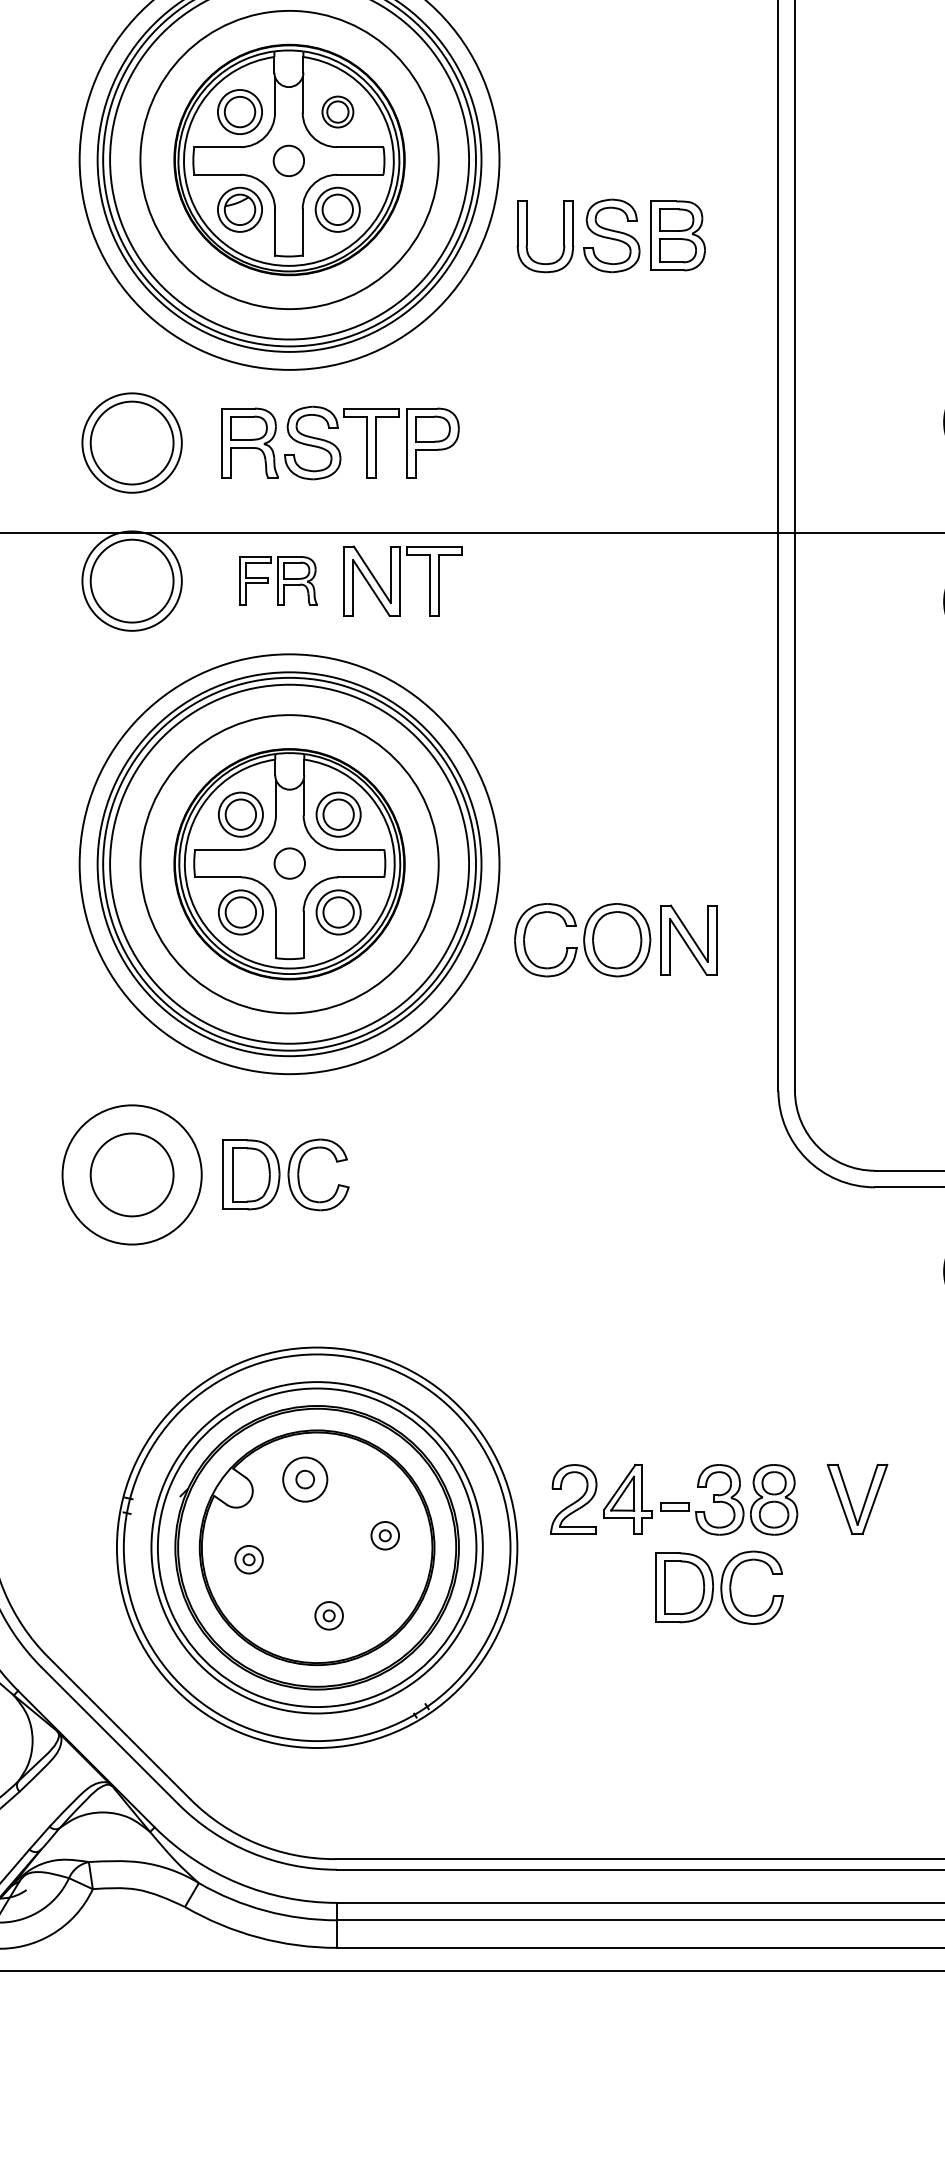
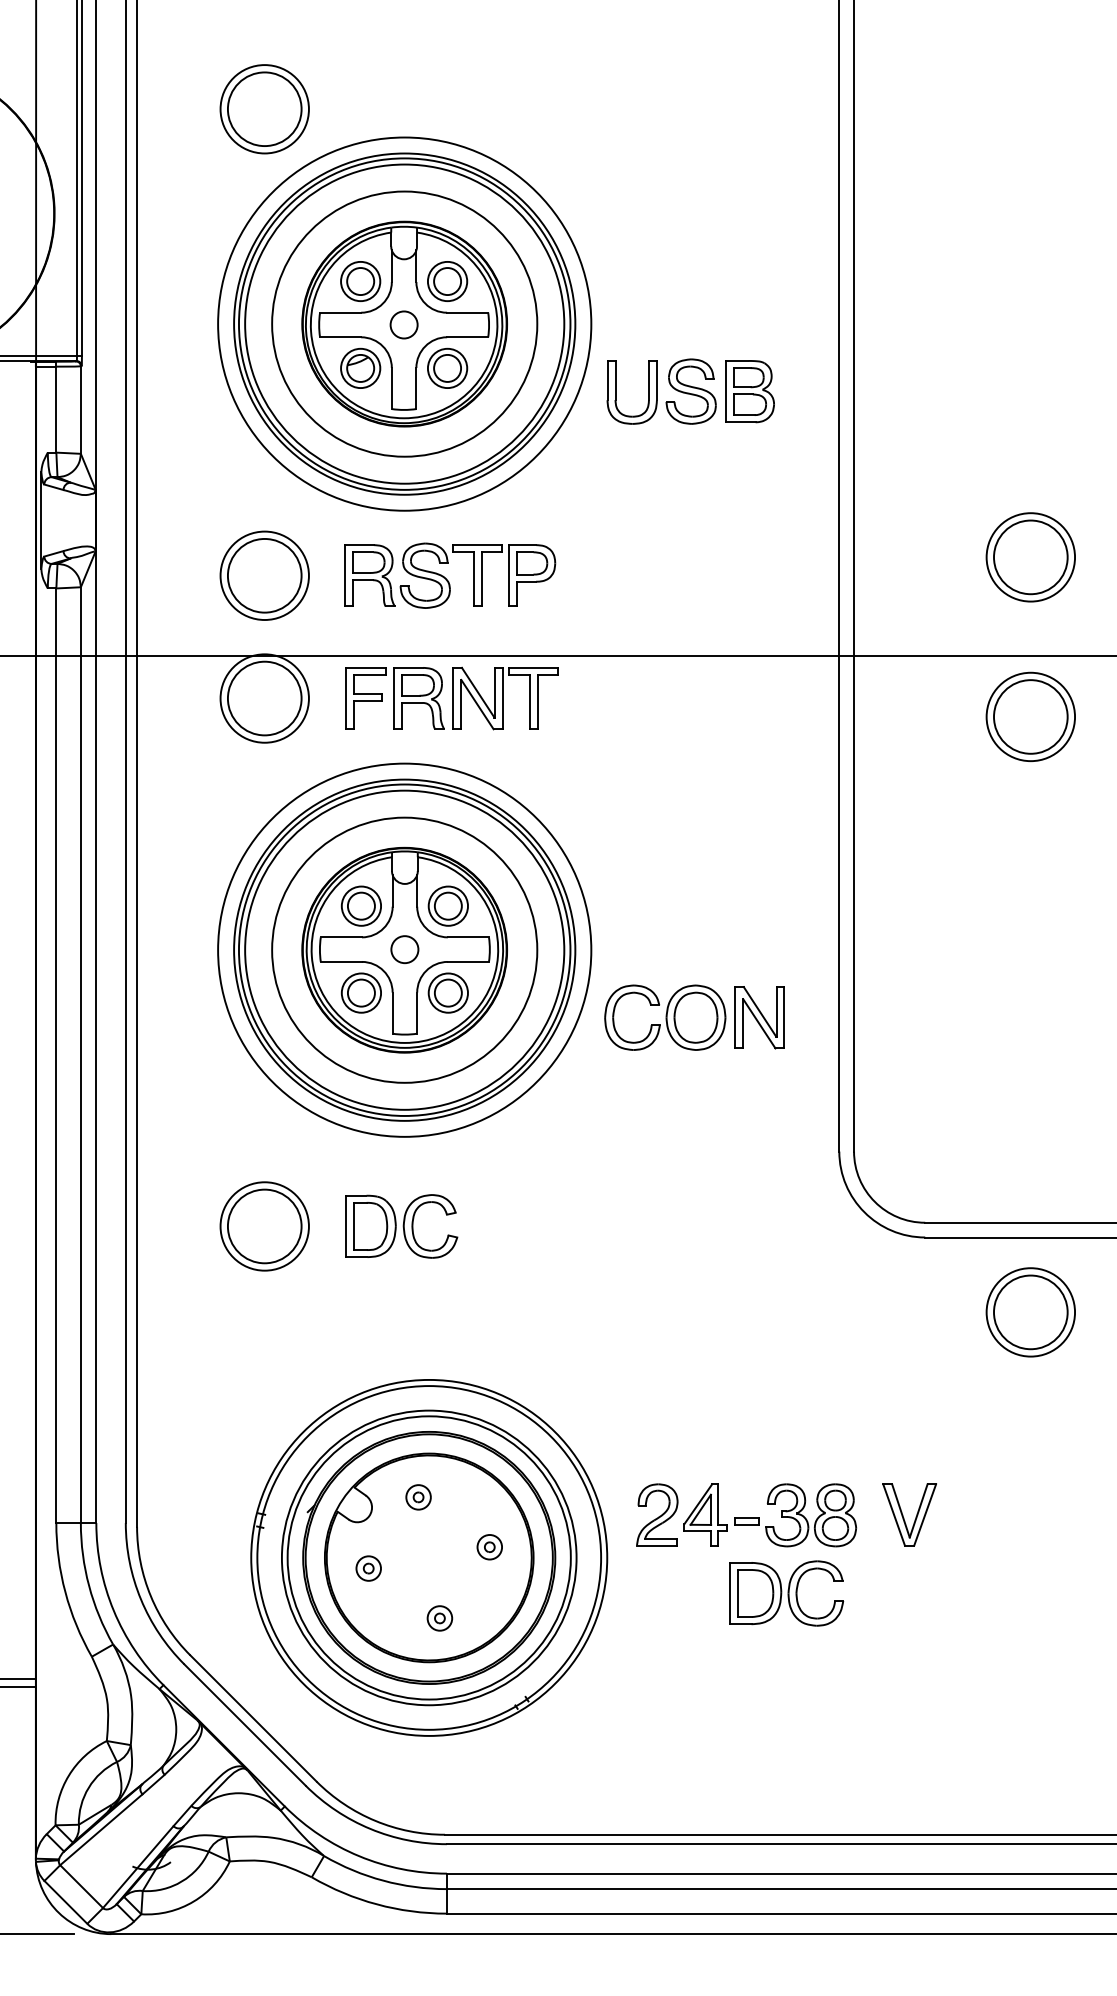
part: (337, 112) -> (447, 281), size x1.43
part: (278, 581) -> (394, 698), size x1.43
circle: (131, 1174) -> (264, 1226), size x0.71
part: (305, 1479) -> (418, 1497), size x0.62

